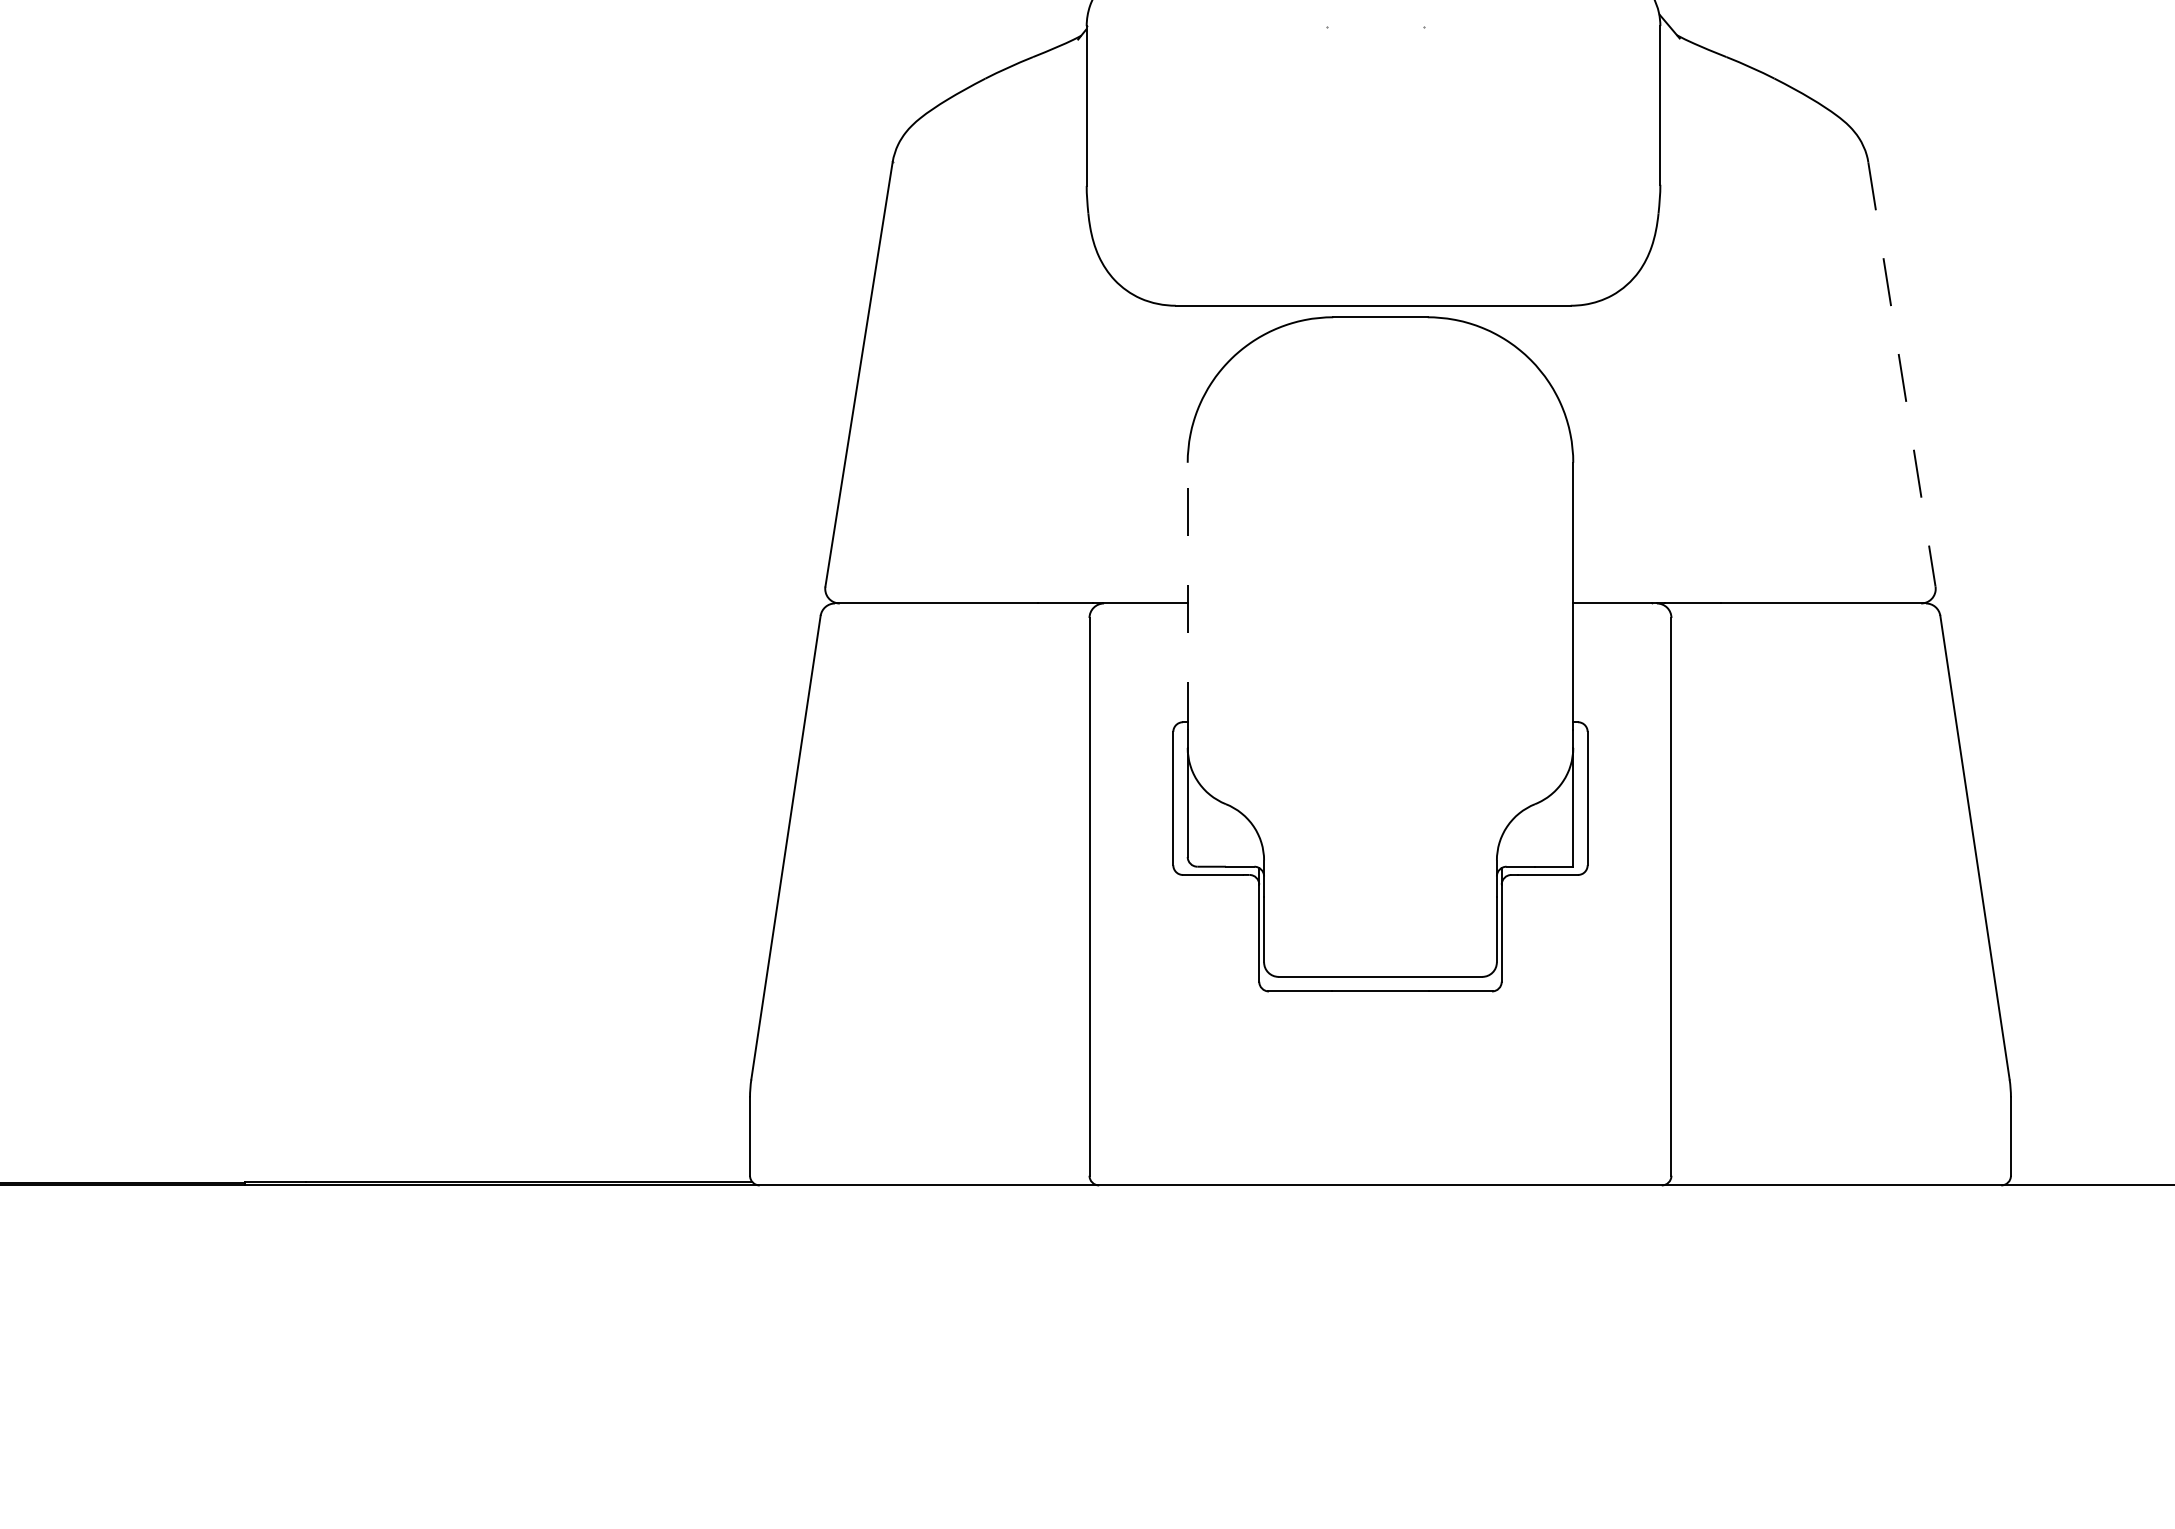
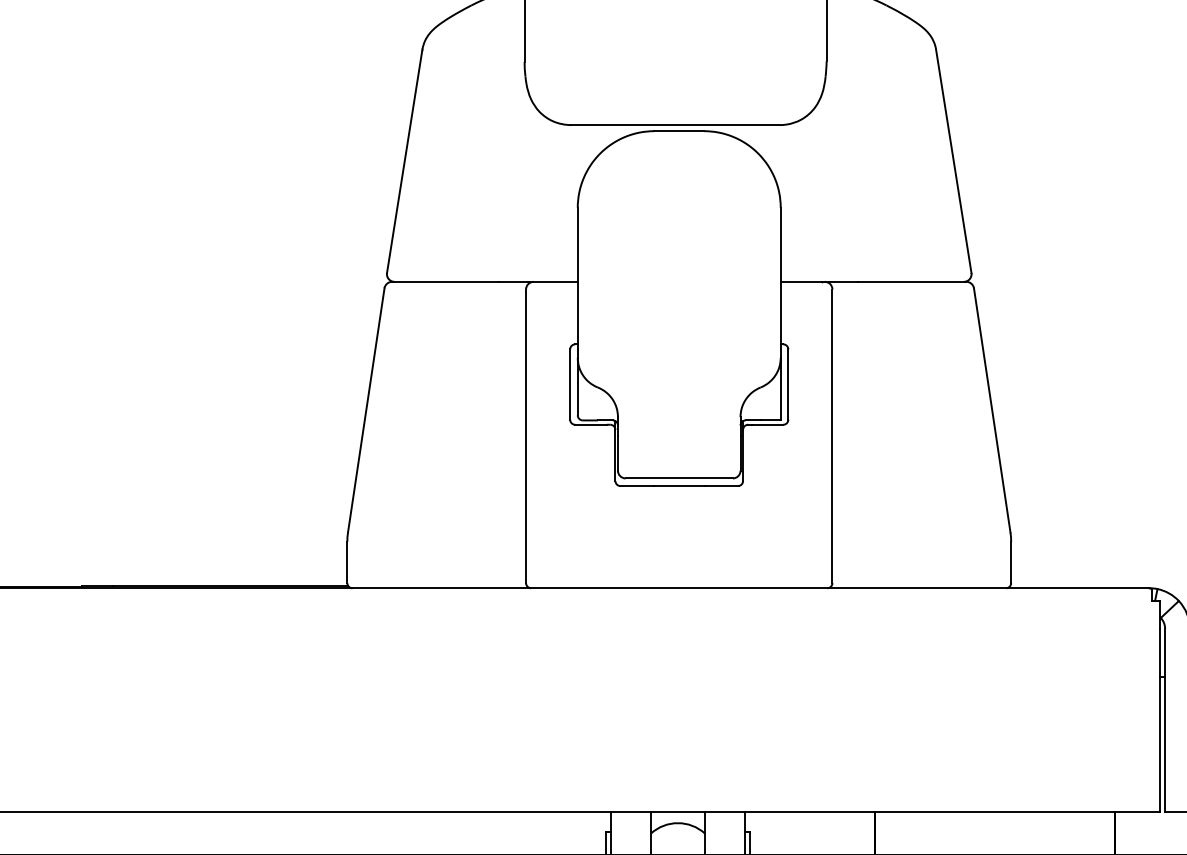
line: (1901, 374) -> (953, 161), dashed -> solid
line: (1187, 595) -> (577, 277), dashed -> solid

